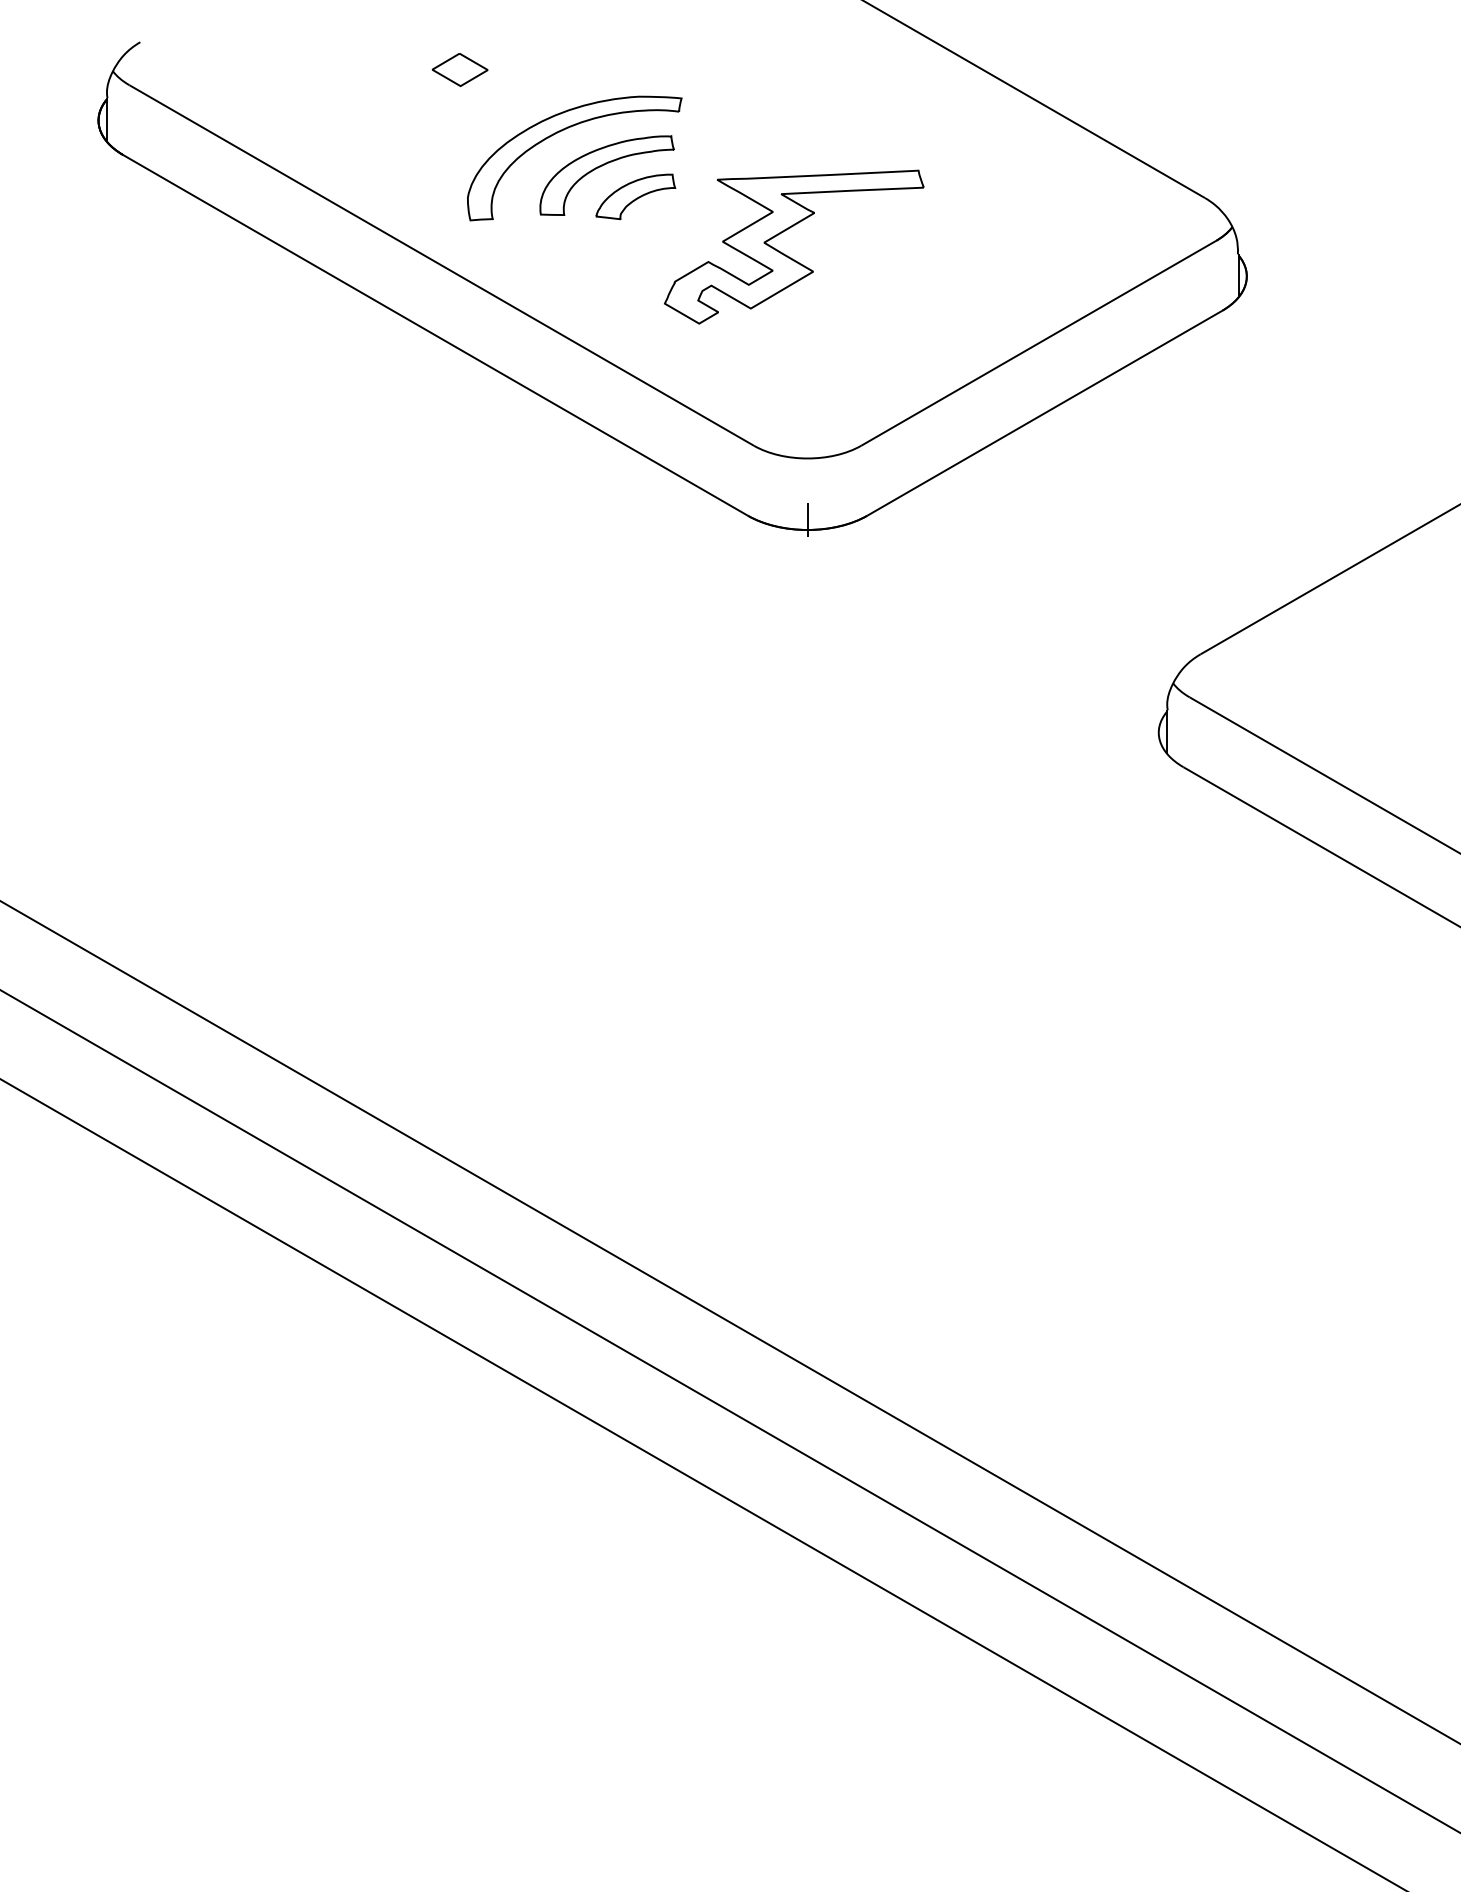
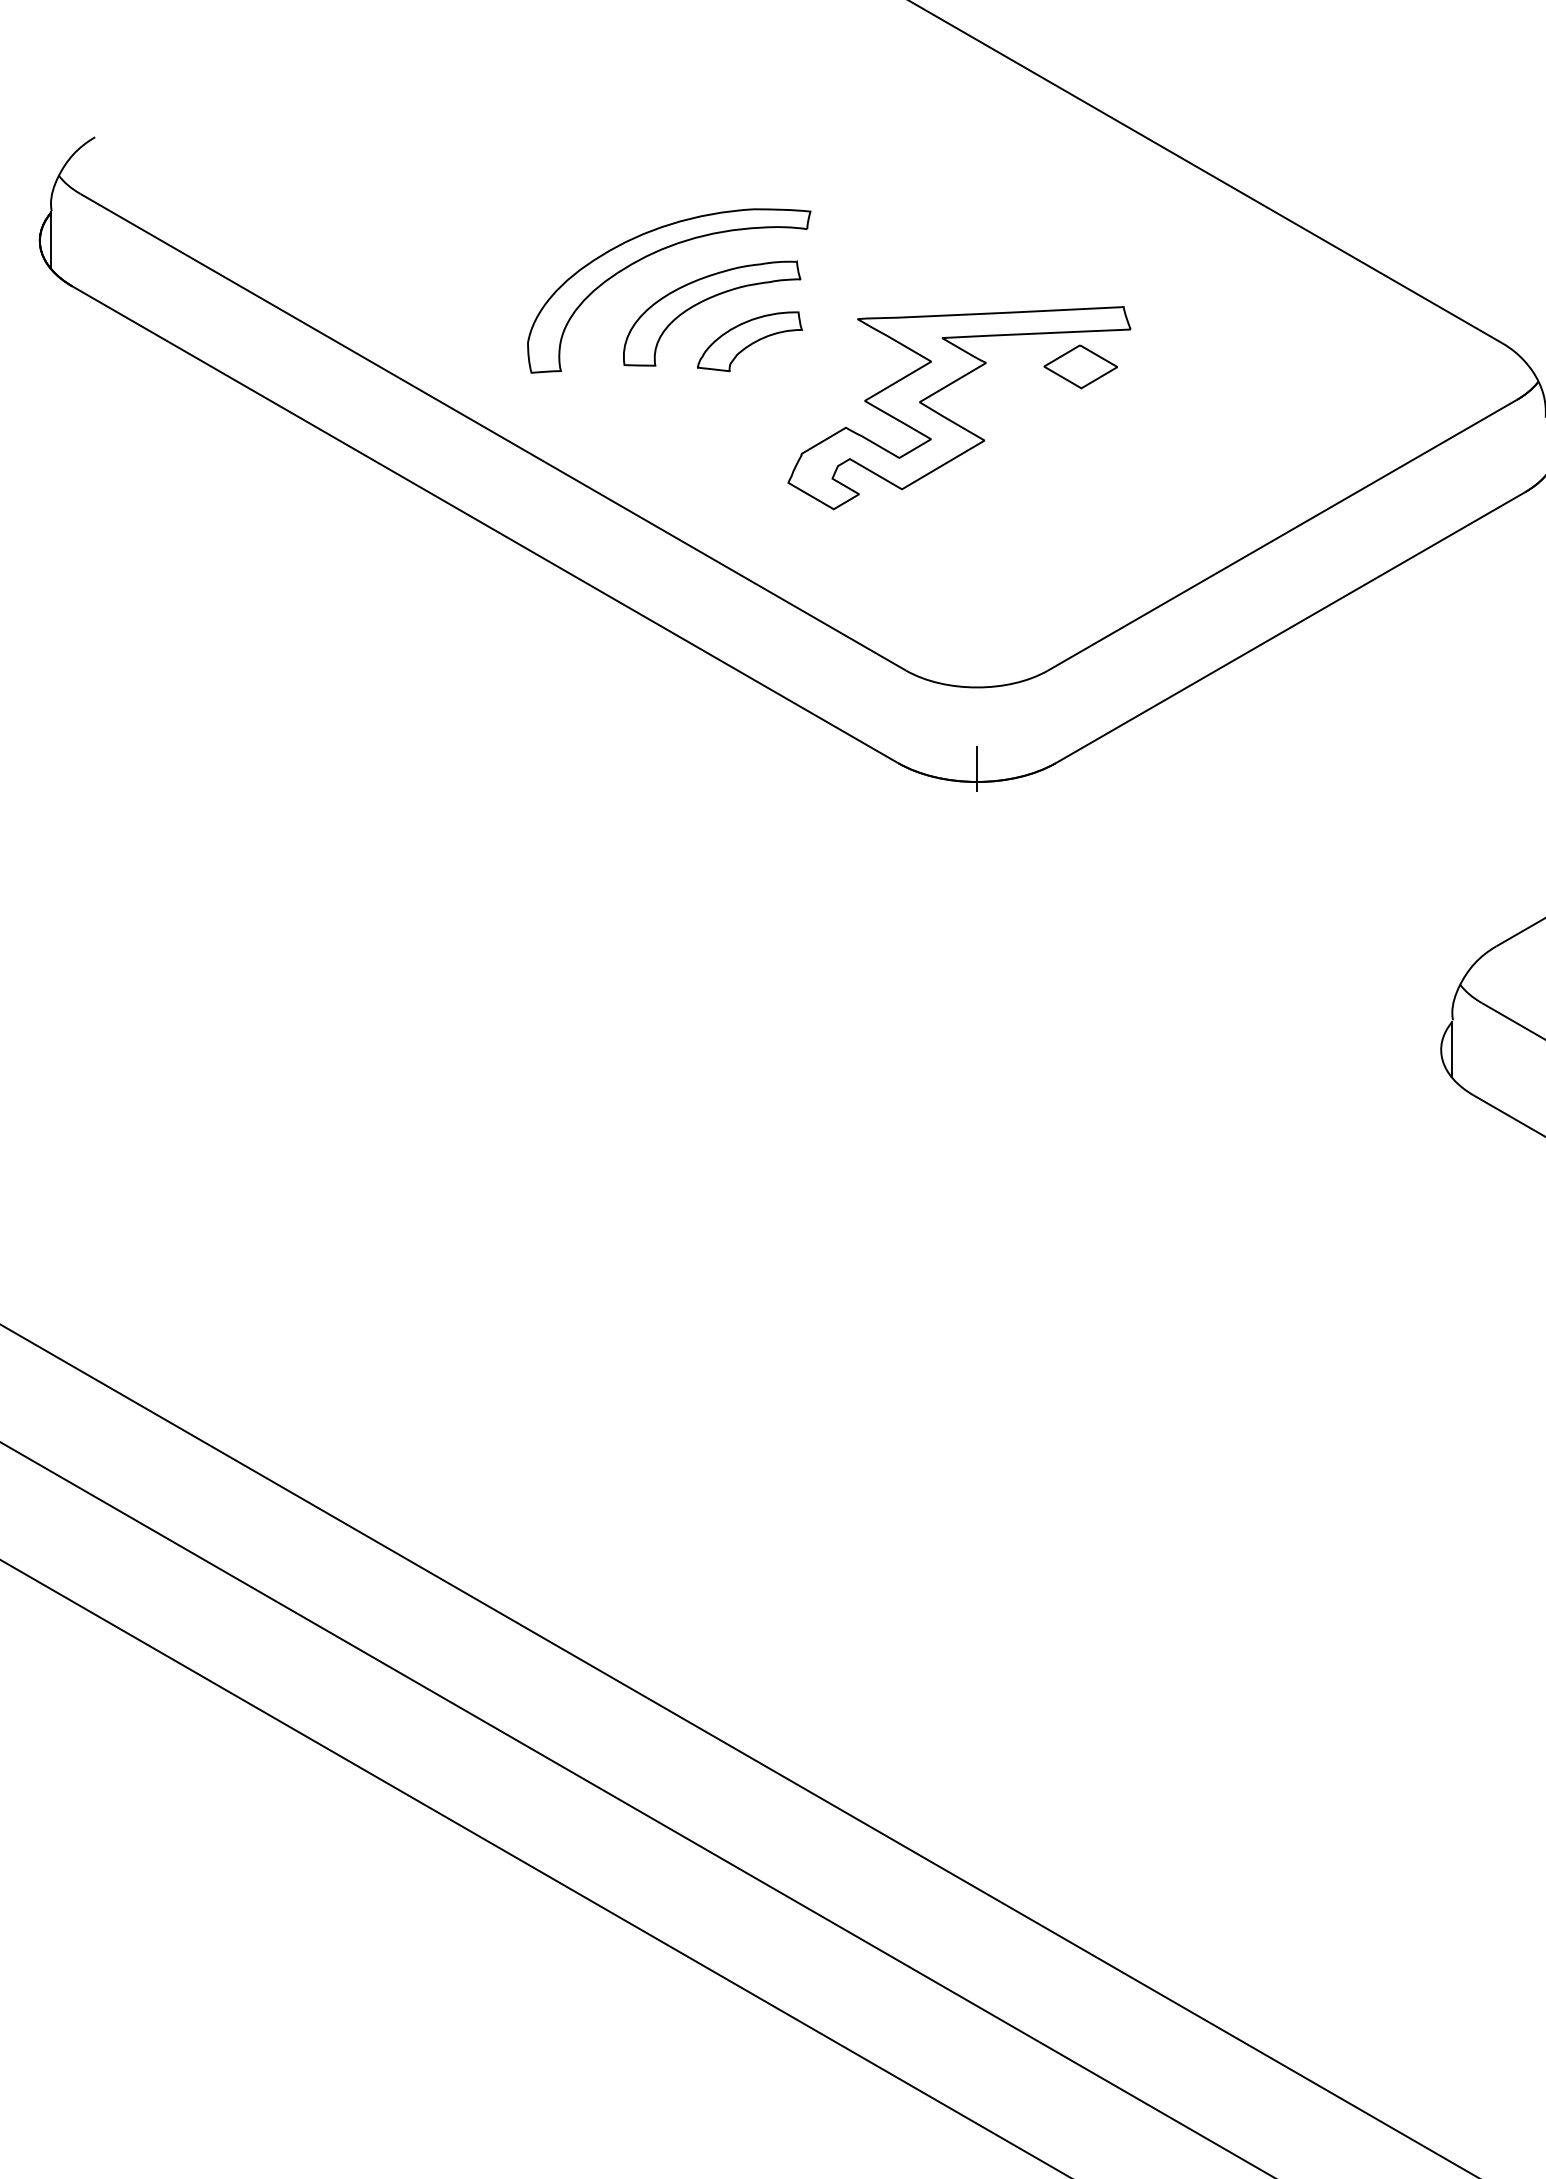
part: (459, 70) -> (1079, 367), moved

